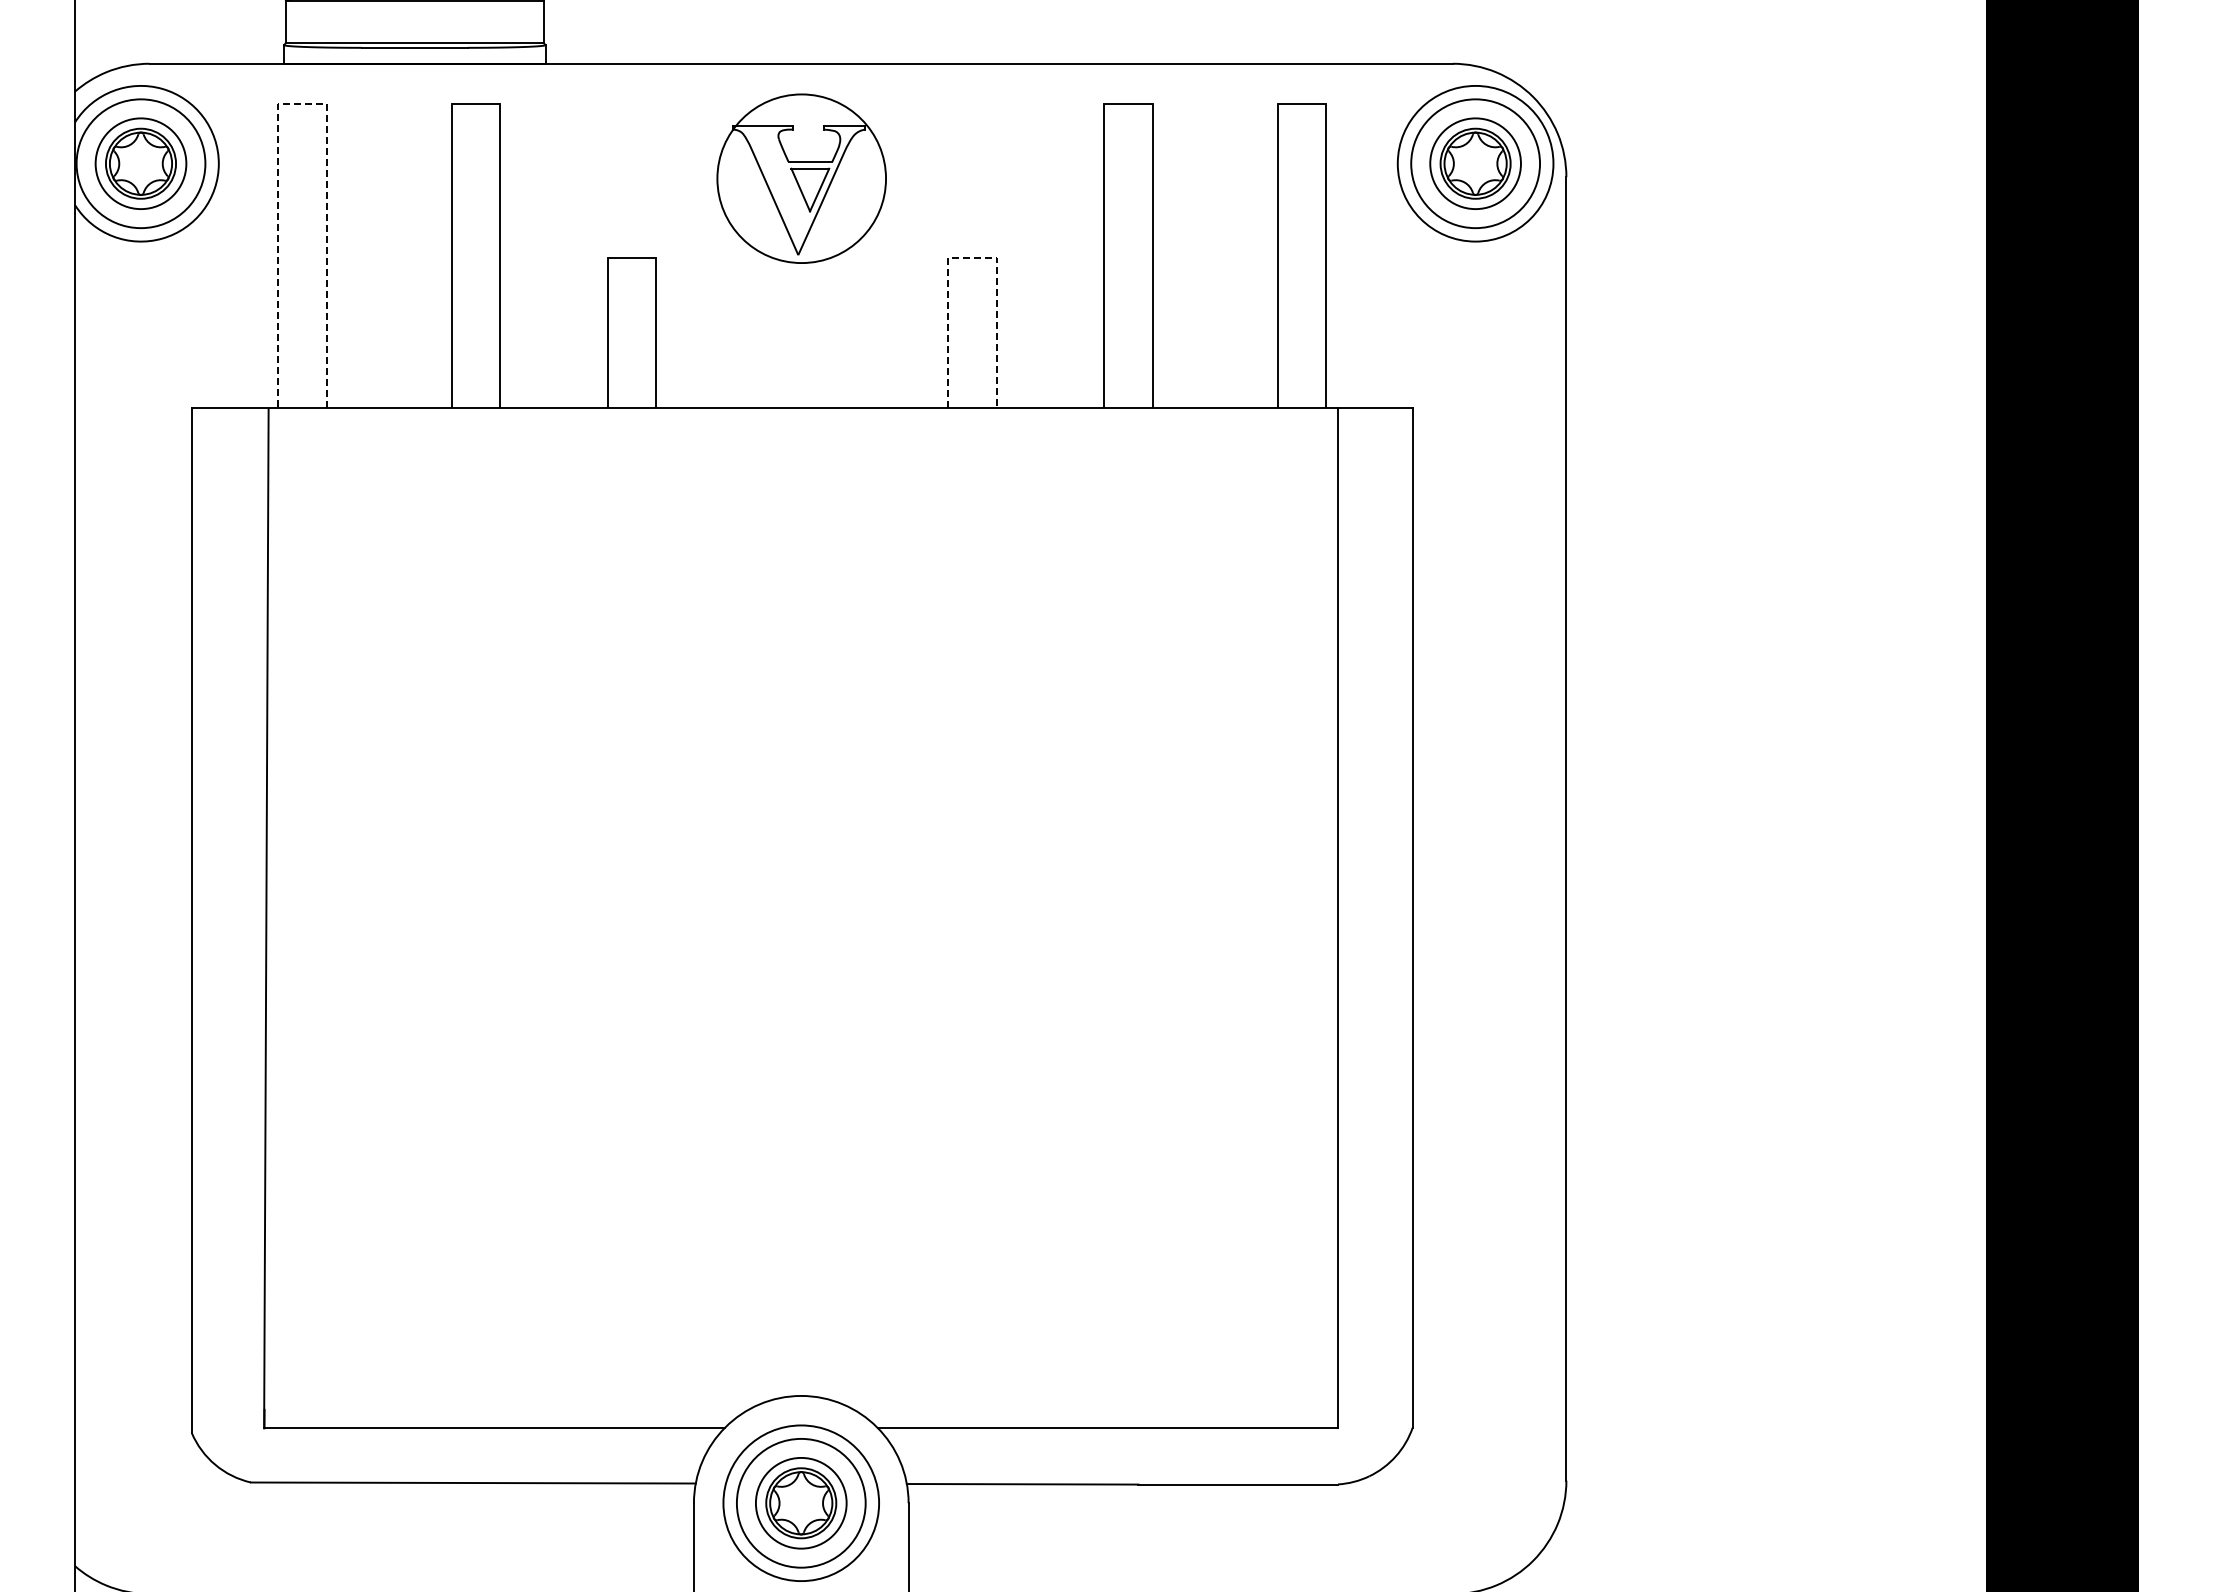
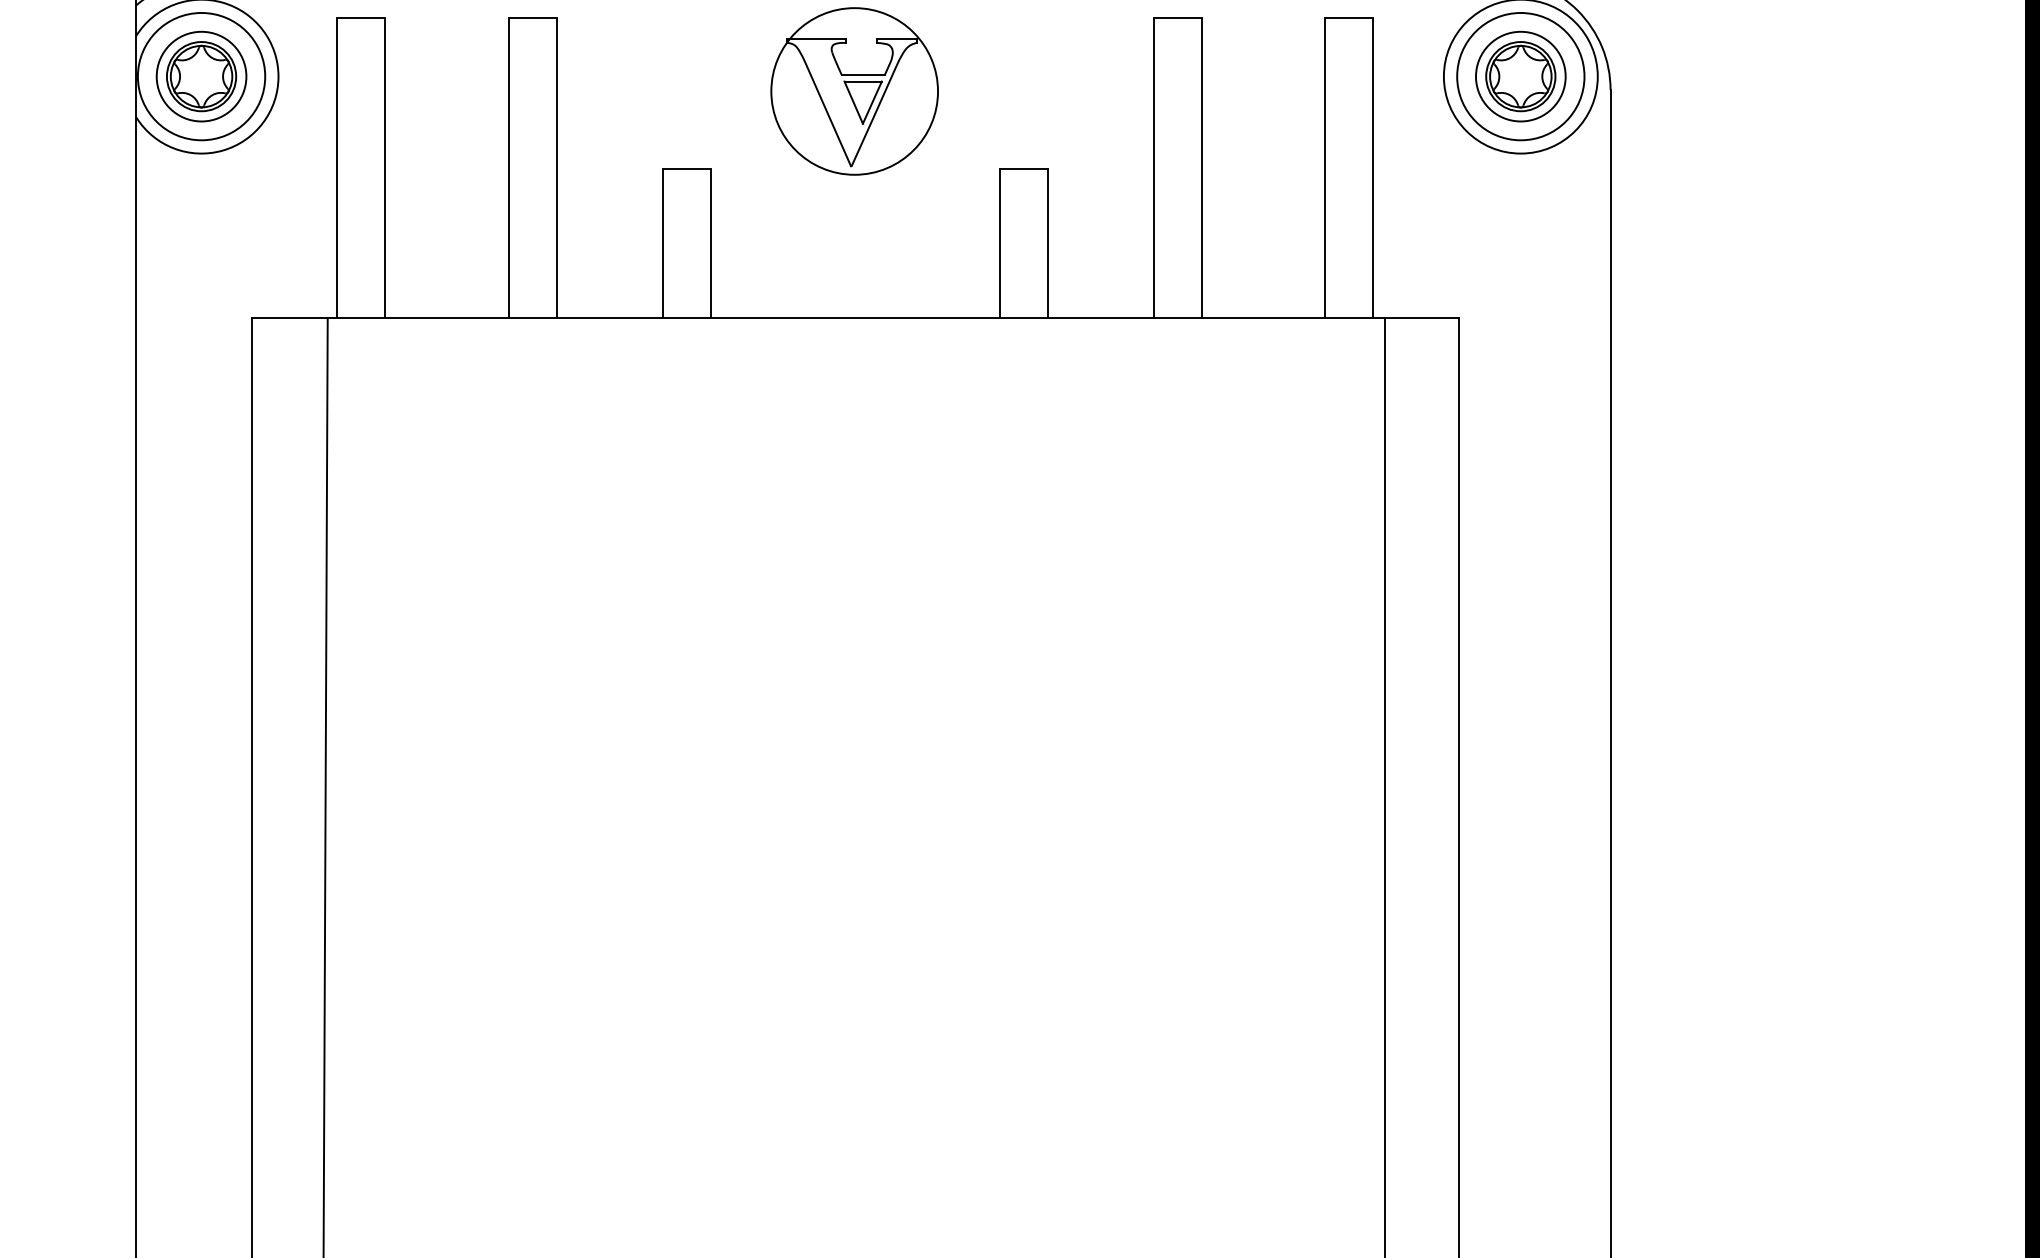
line: (301, 104) -> (360, 18), dashed -> solid
line: (973, 257) -> (1024, 169), dashed -> solid

